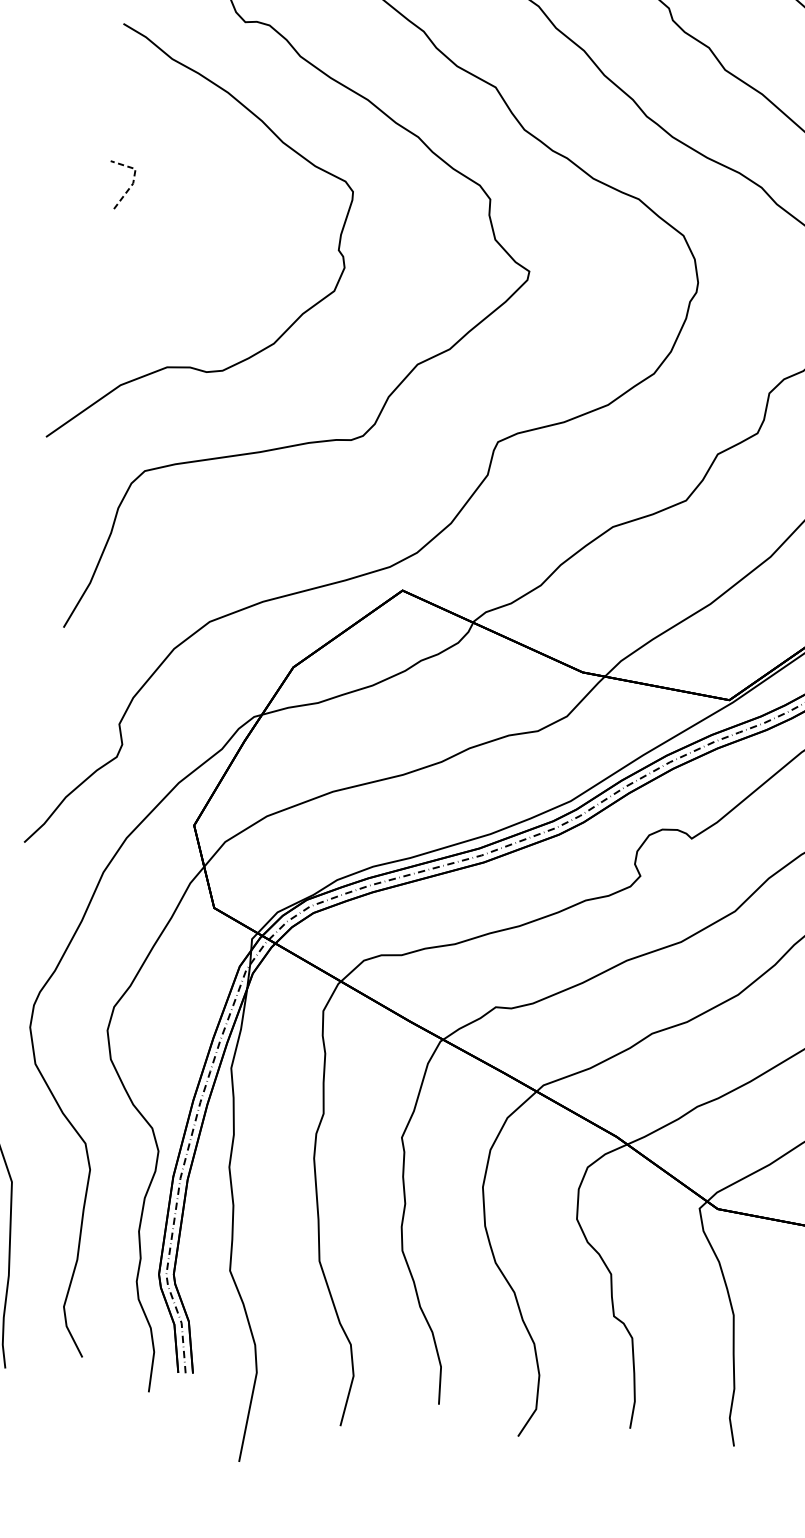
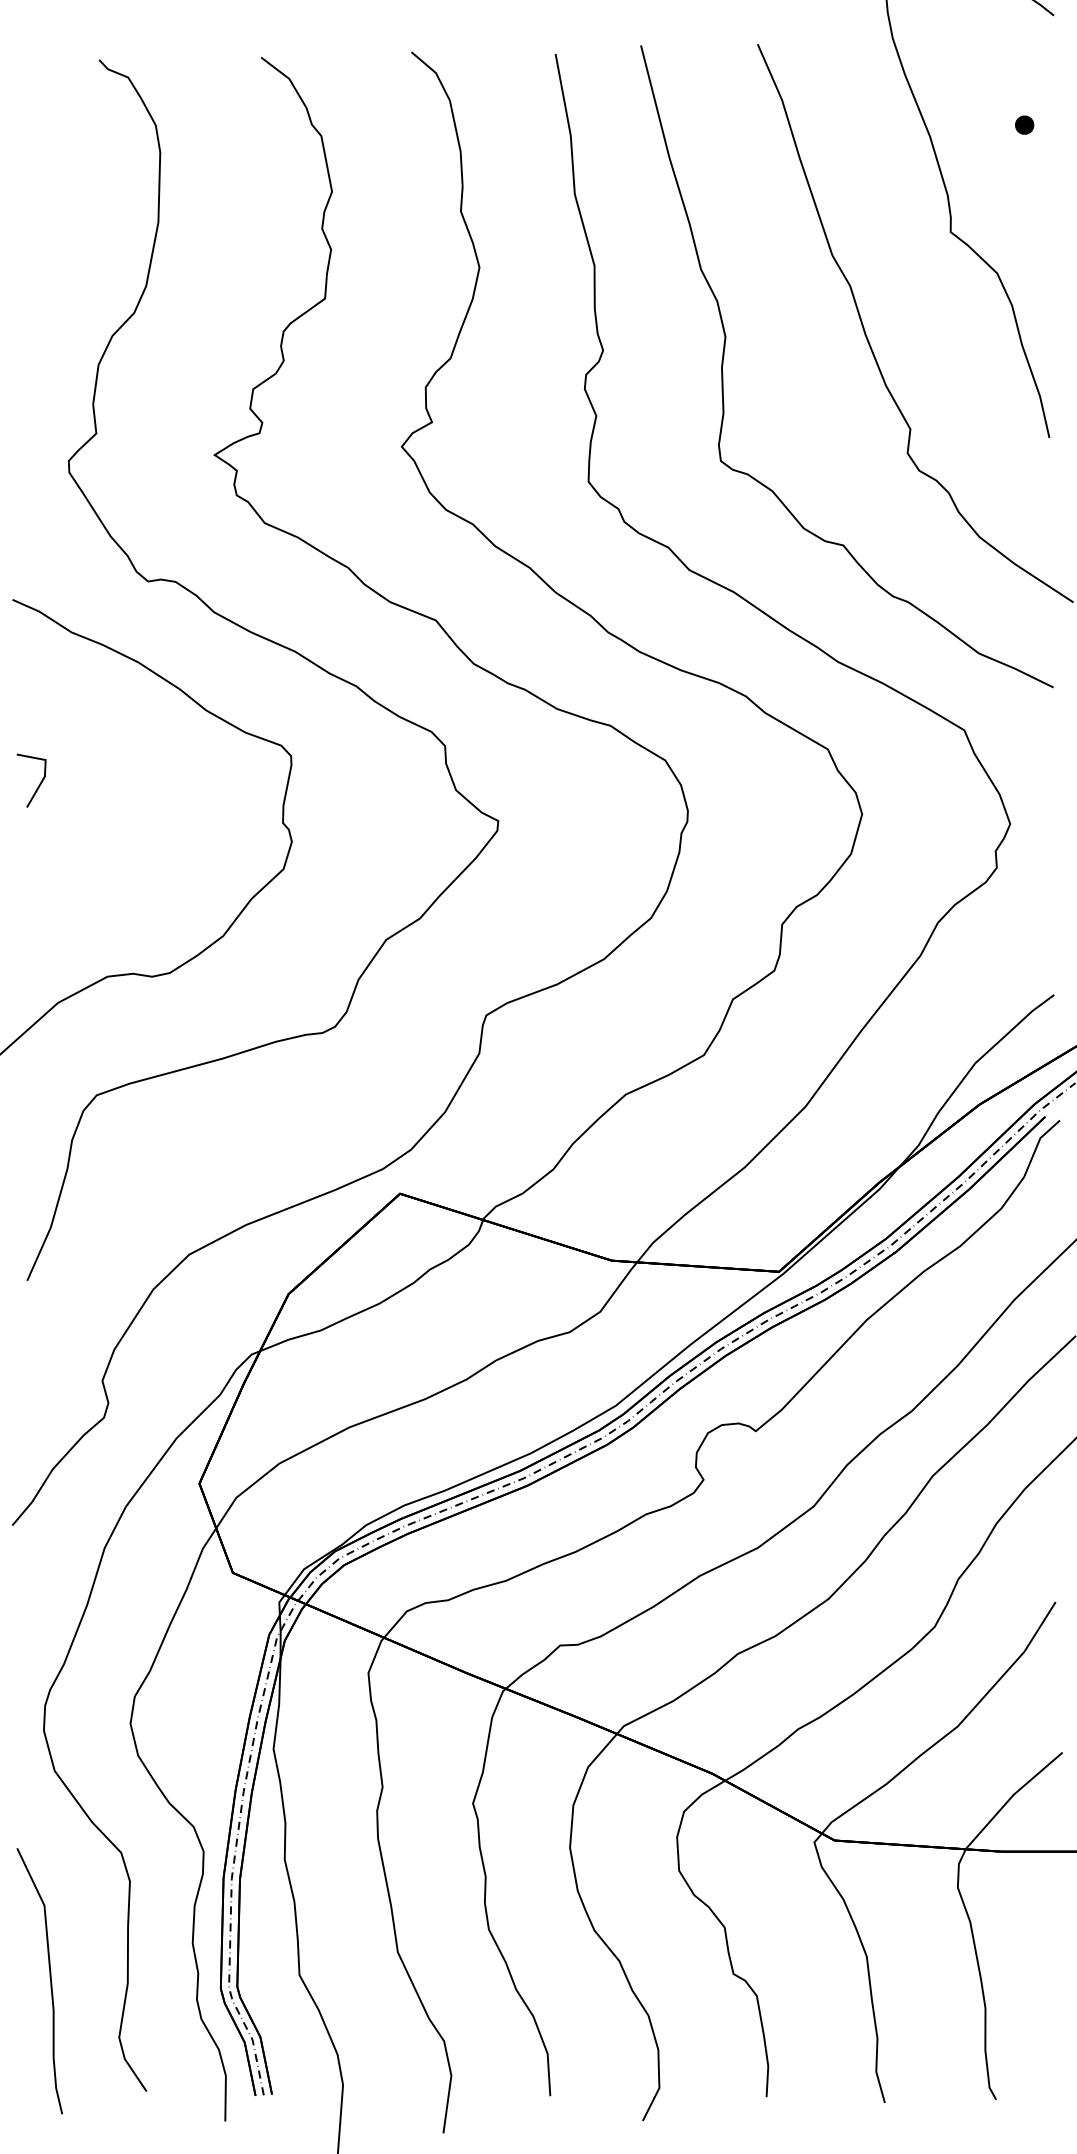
line: (134, 178) -> (45, 770), dashed -> solid

